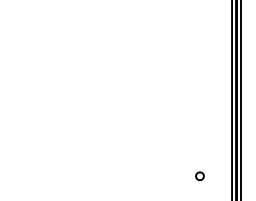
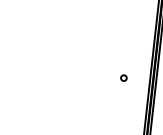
circle: (199, 176) -> (123, 78), moved

